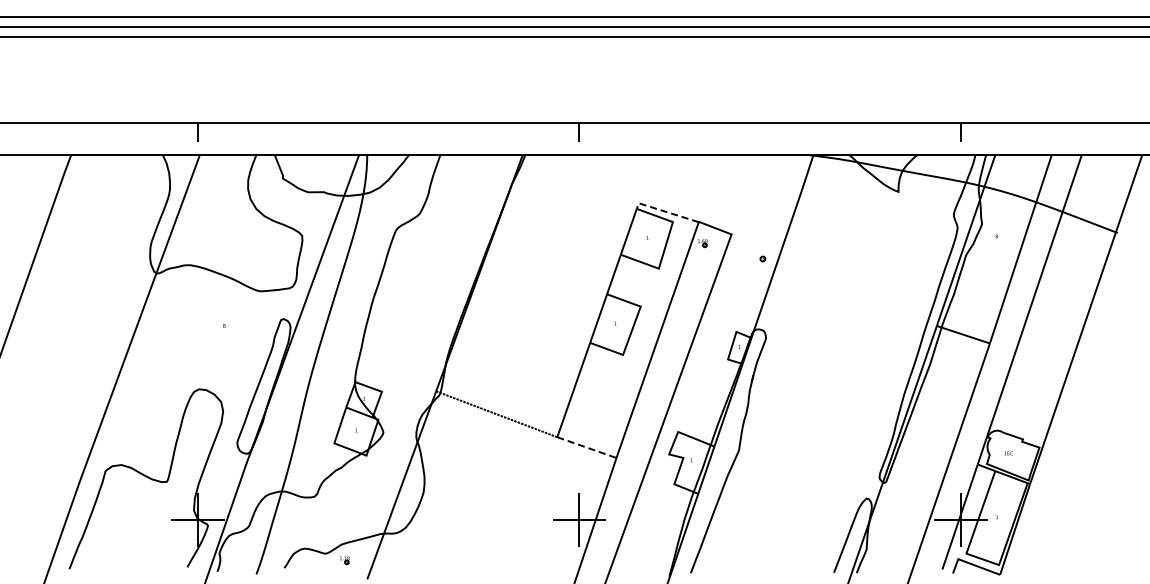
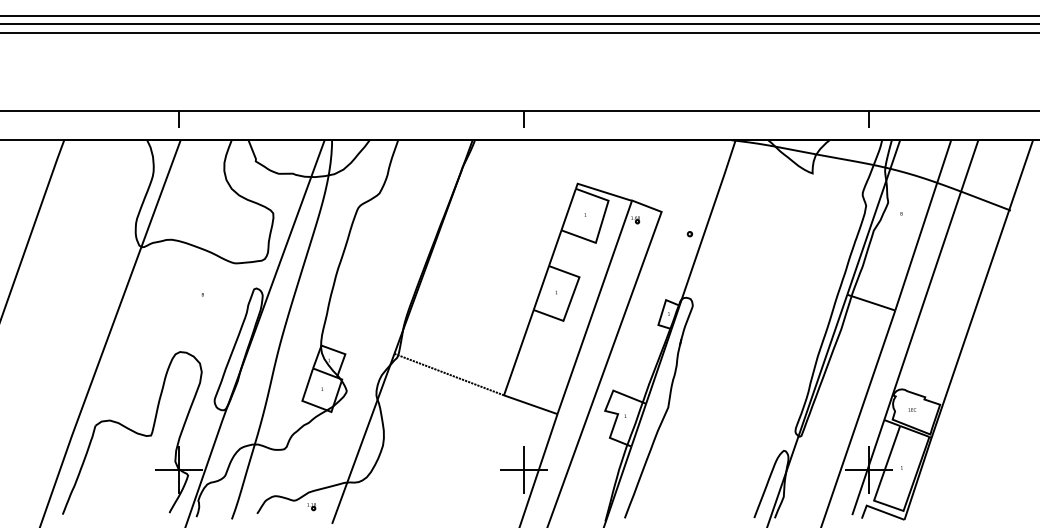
line: (665, 211) -> (601, 191), dashed -> solid
line: (587, 447) -> (531, 404), dashed -> solid

